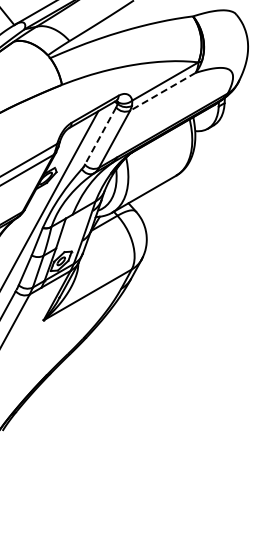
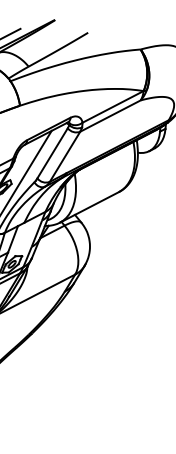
line: (162, 91) -> (110, 115), dashed -> solid
line: (100, 136) -> (52, 153), dashed -> solid

